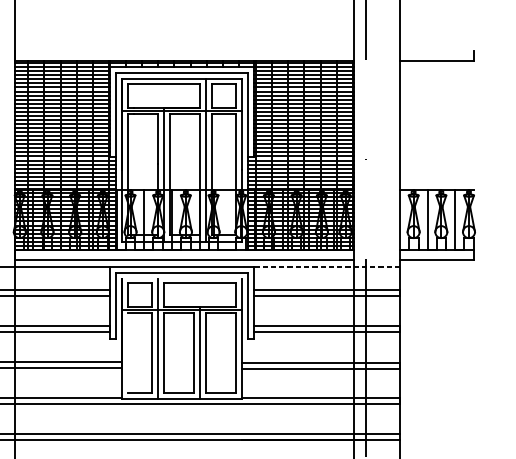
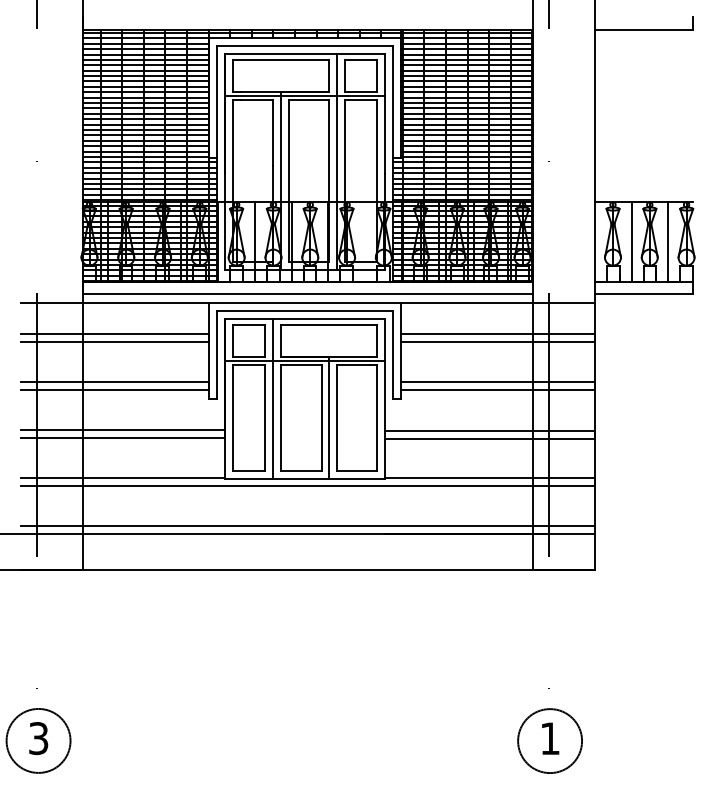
line: (327, 266) -> (498, 303), dashed -> solid
line: (182, 278) -> (305, 319), added
line: (128, 353) -> (233, 418), added

